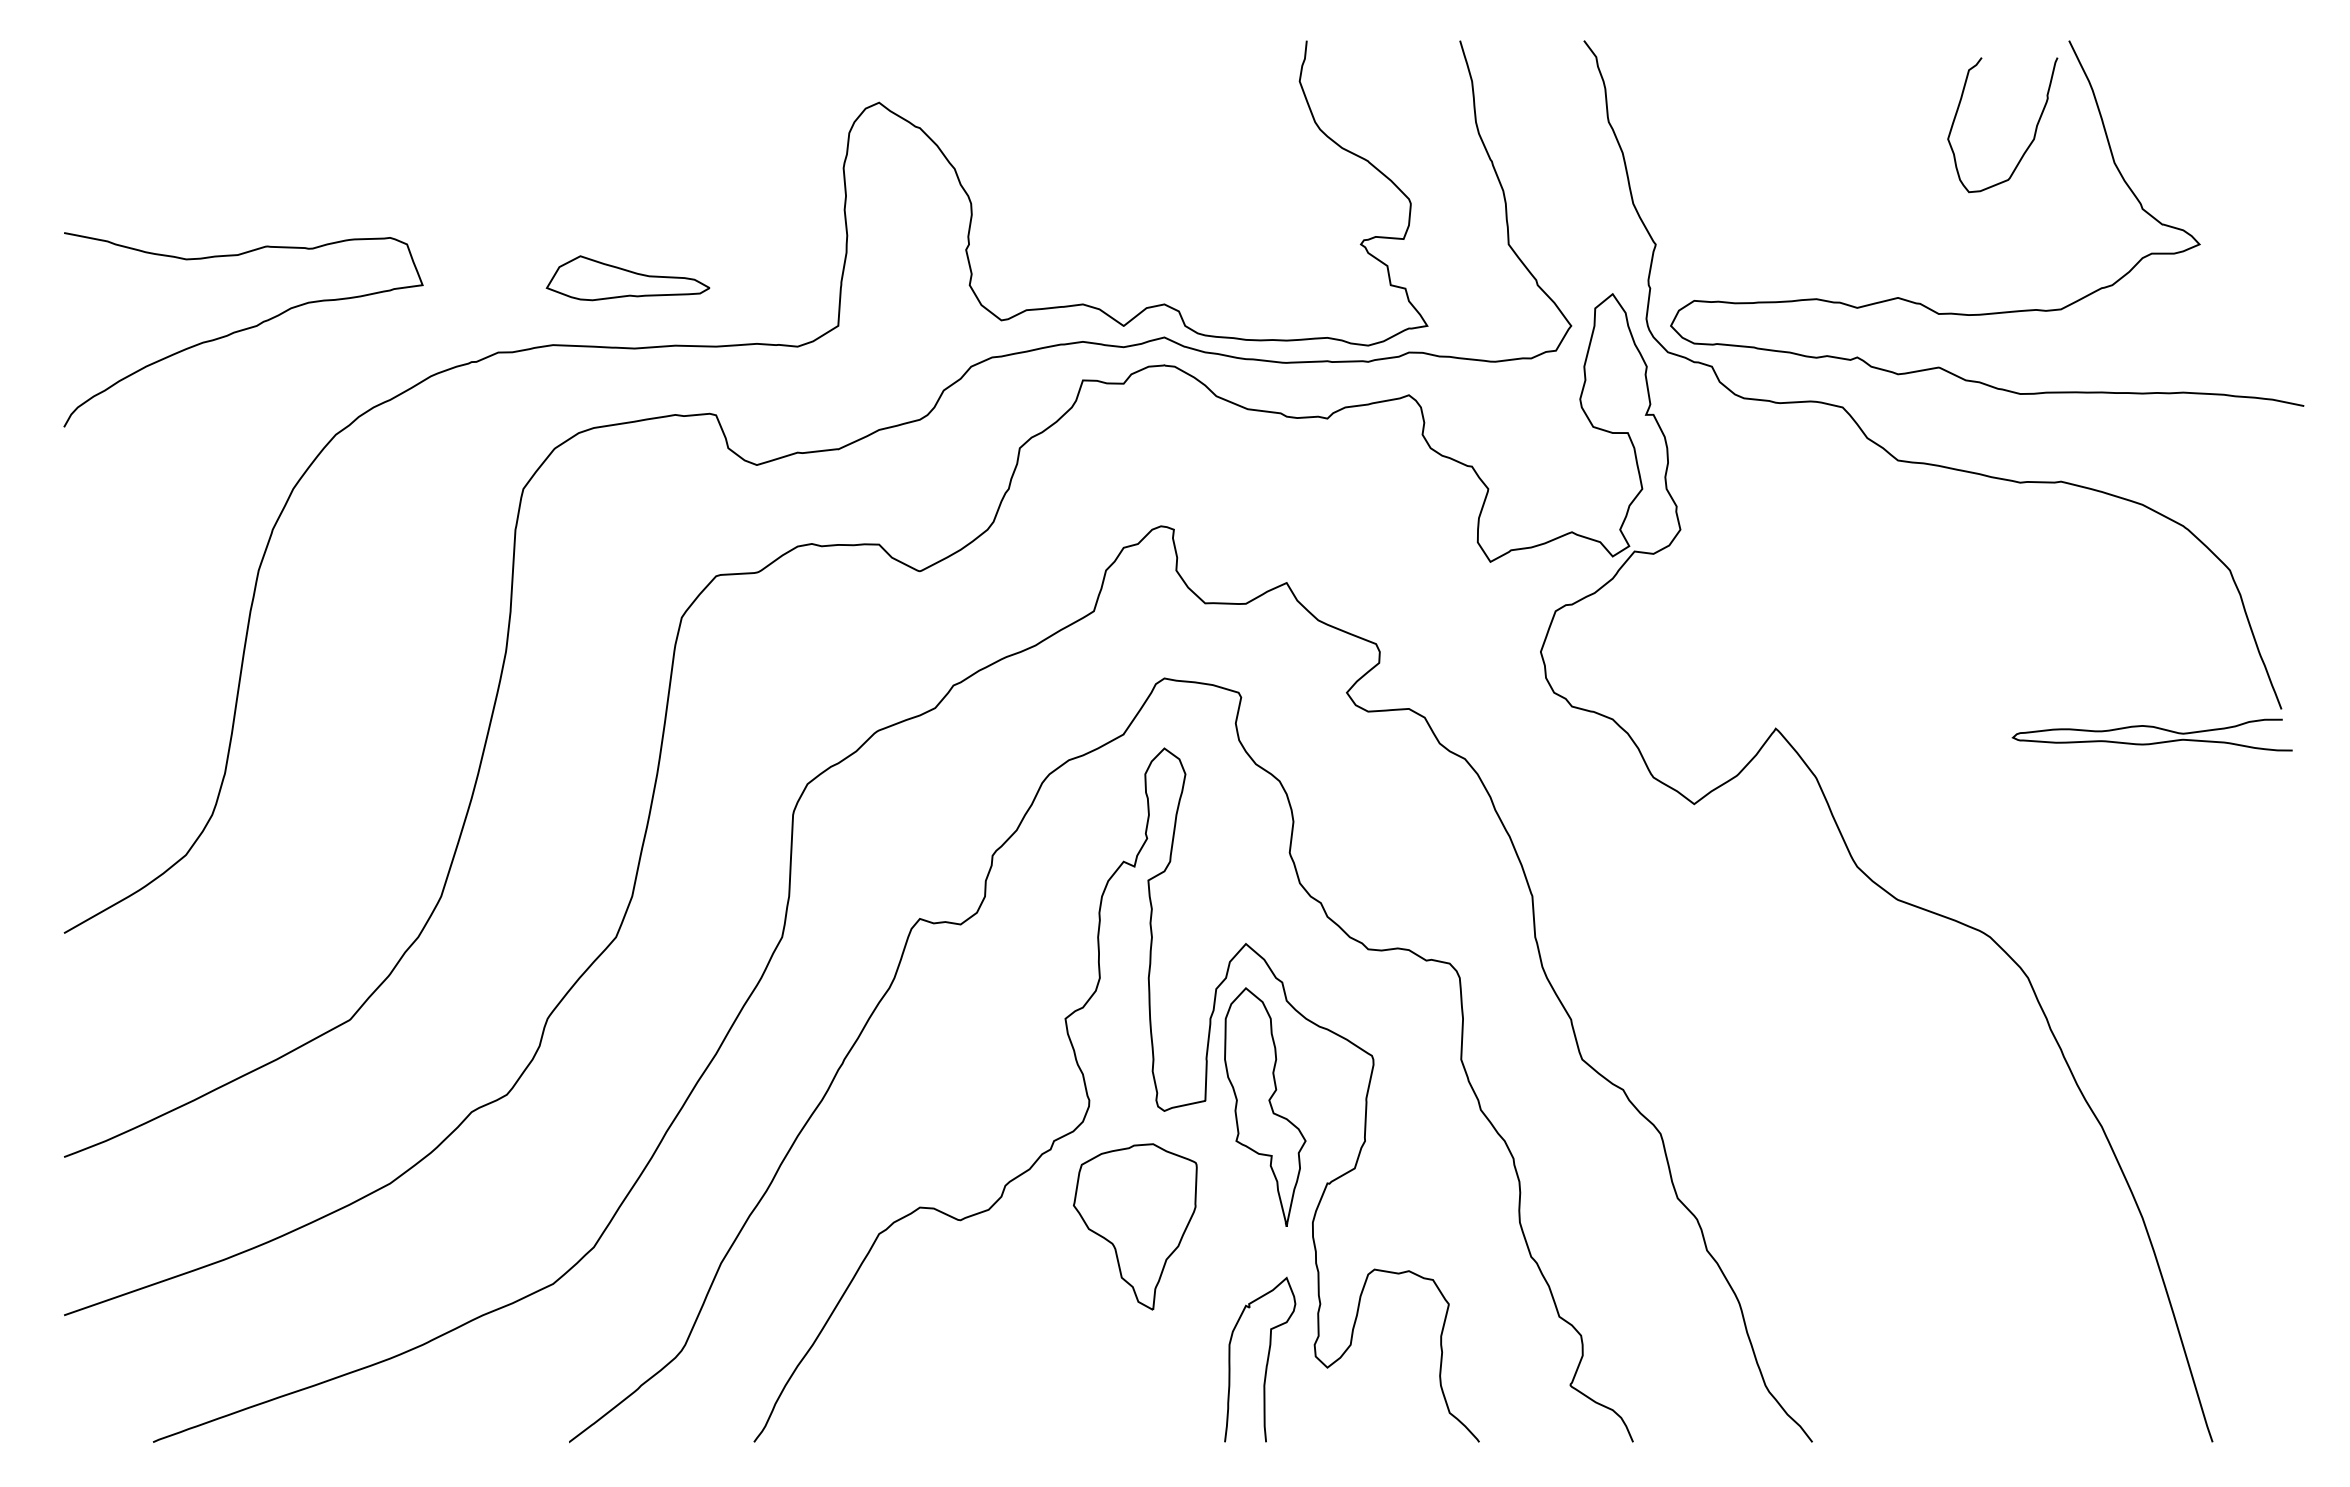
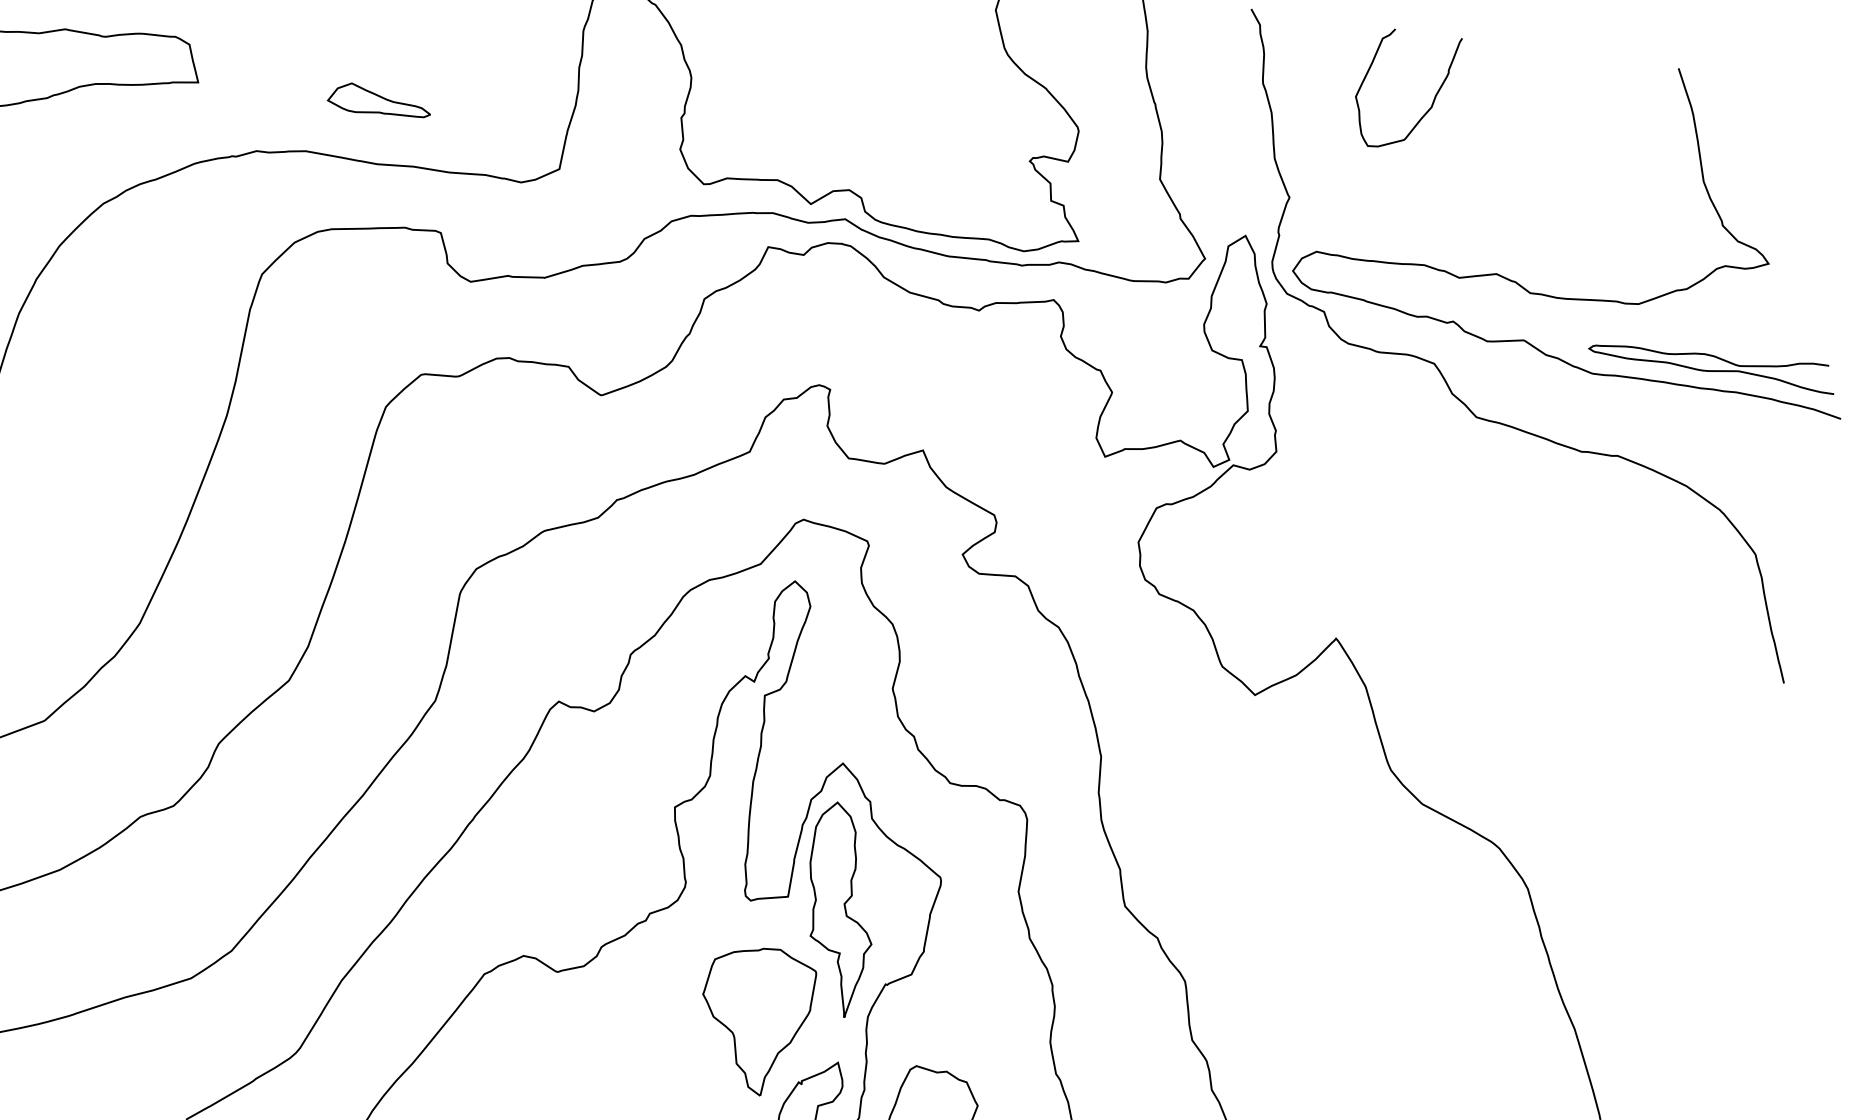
curve: (2034, 131) -> (1432, 100), moved
part: (627, 277) -> (379, 100), size x0.71
curve: (2154, 728) -> (1715, 357), moved
part: (1135, 1226) -> (754, 1020), moved

